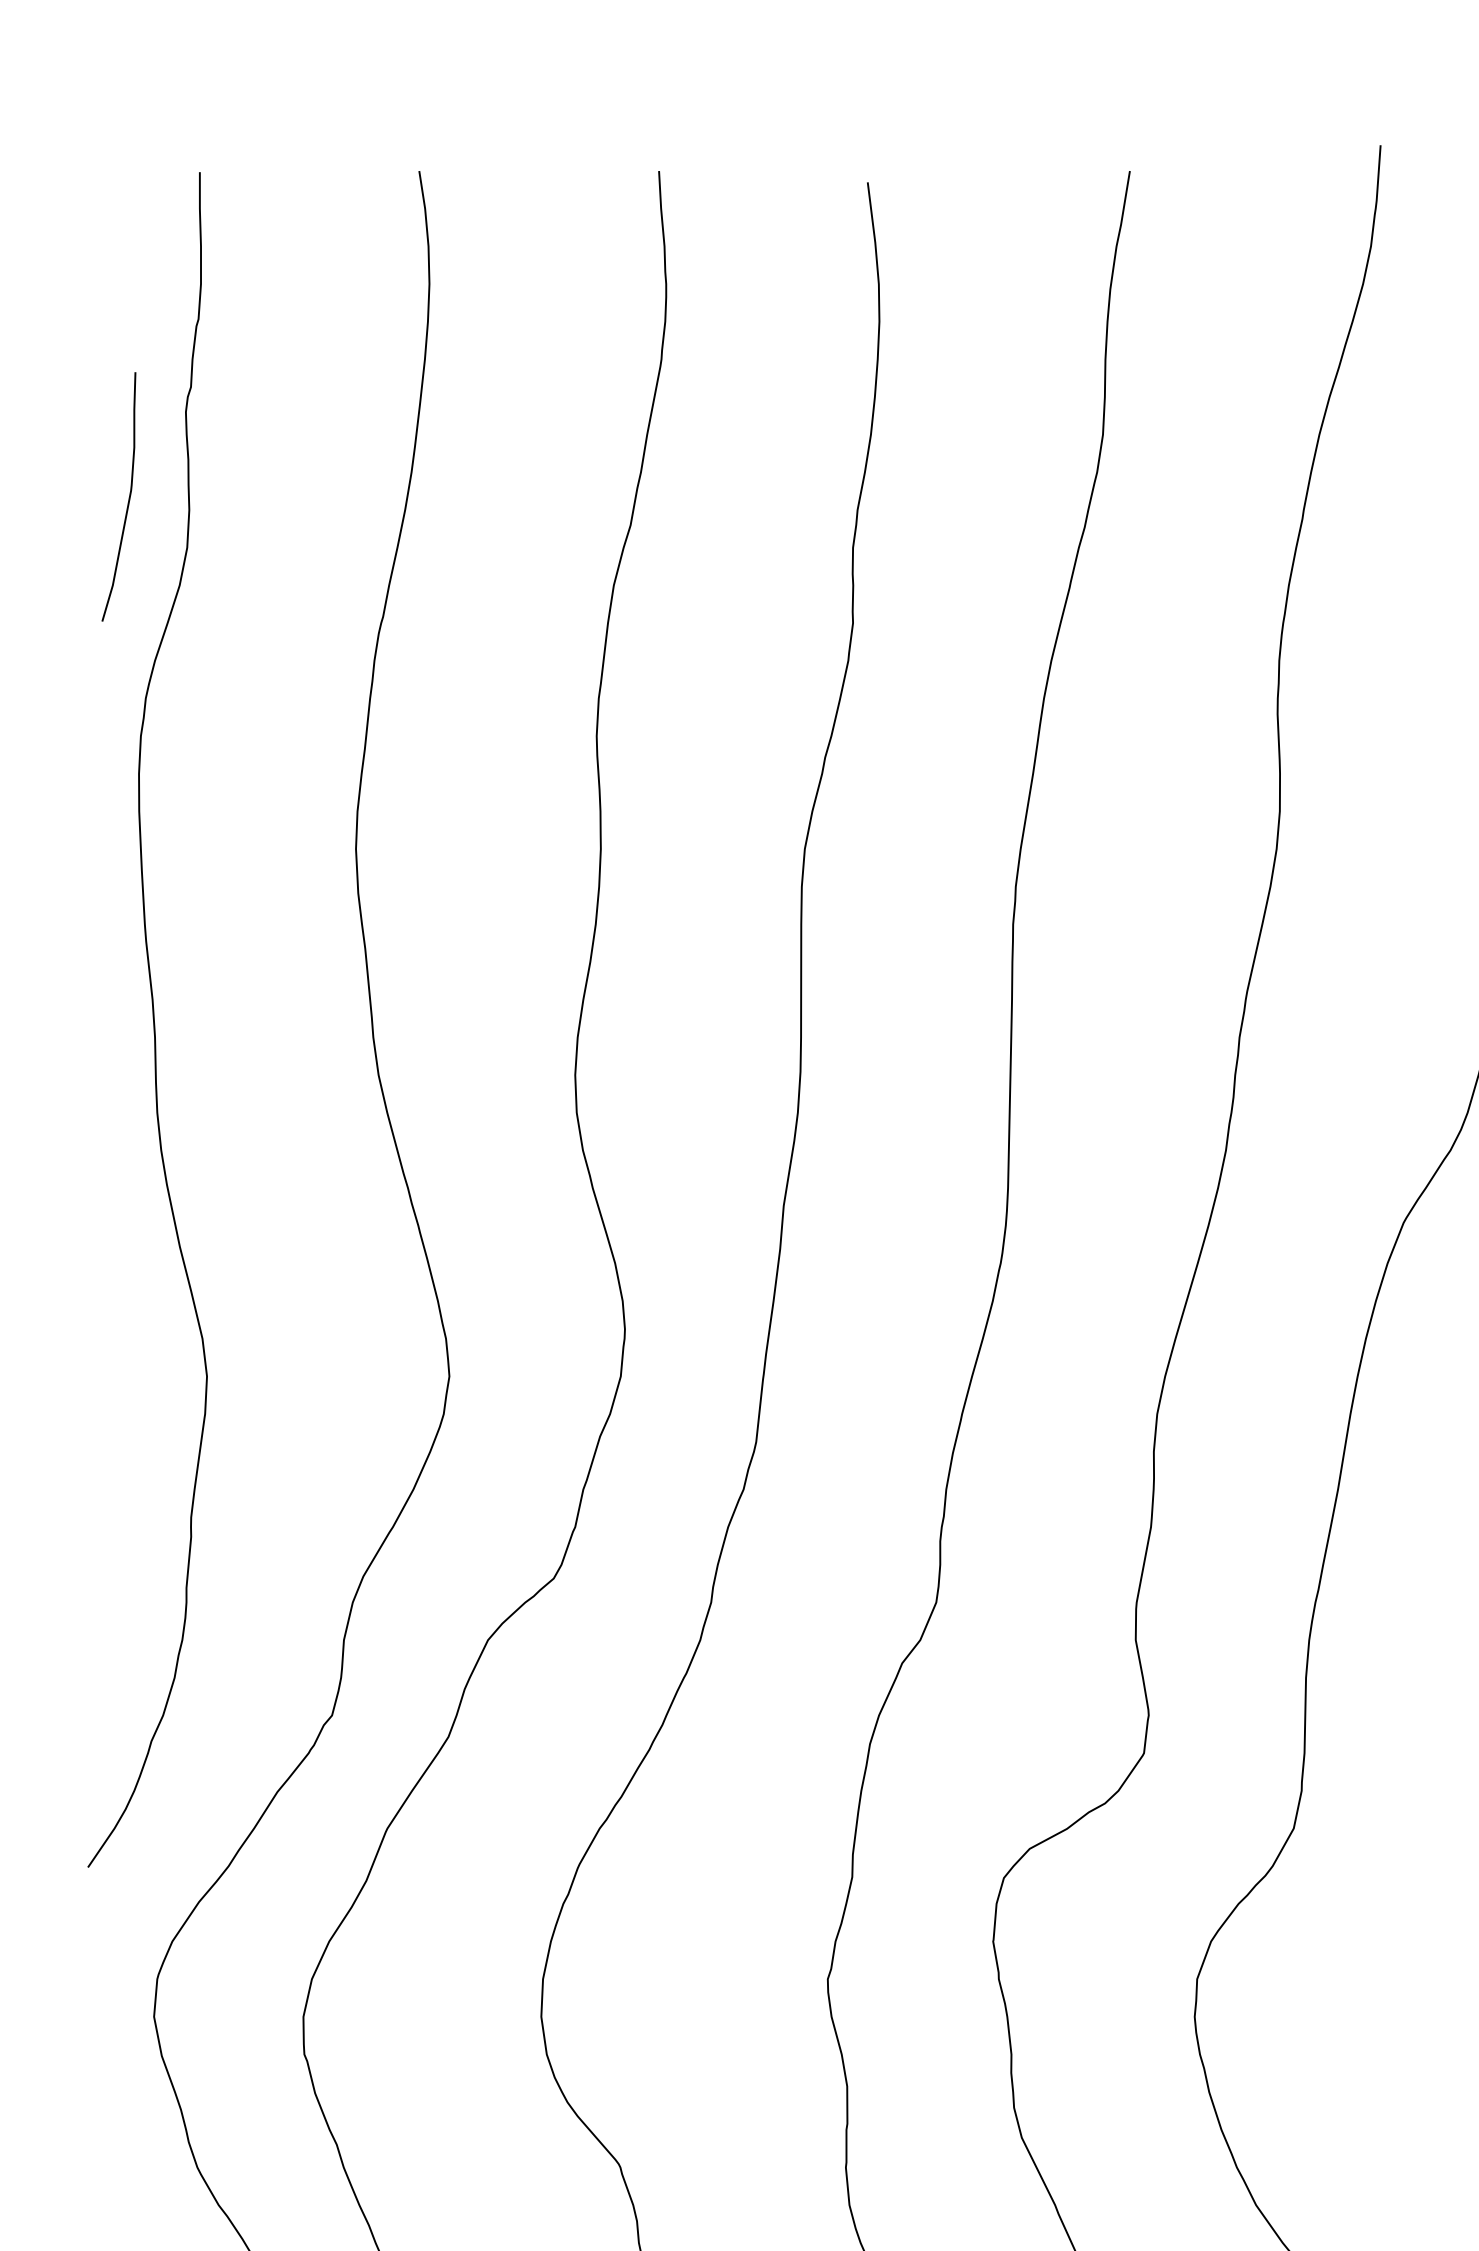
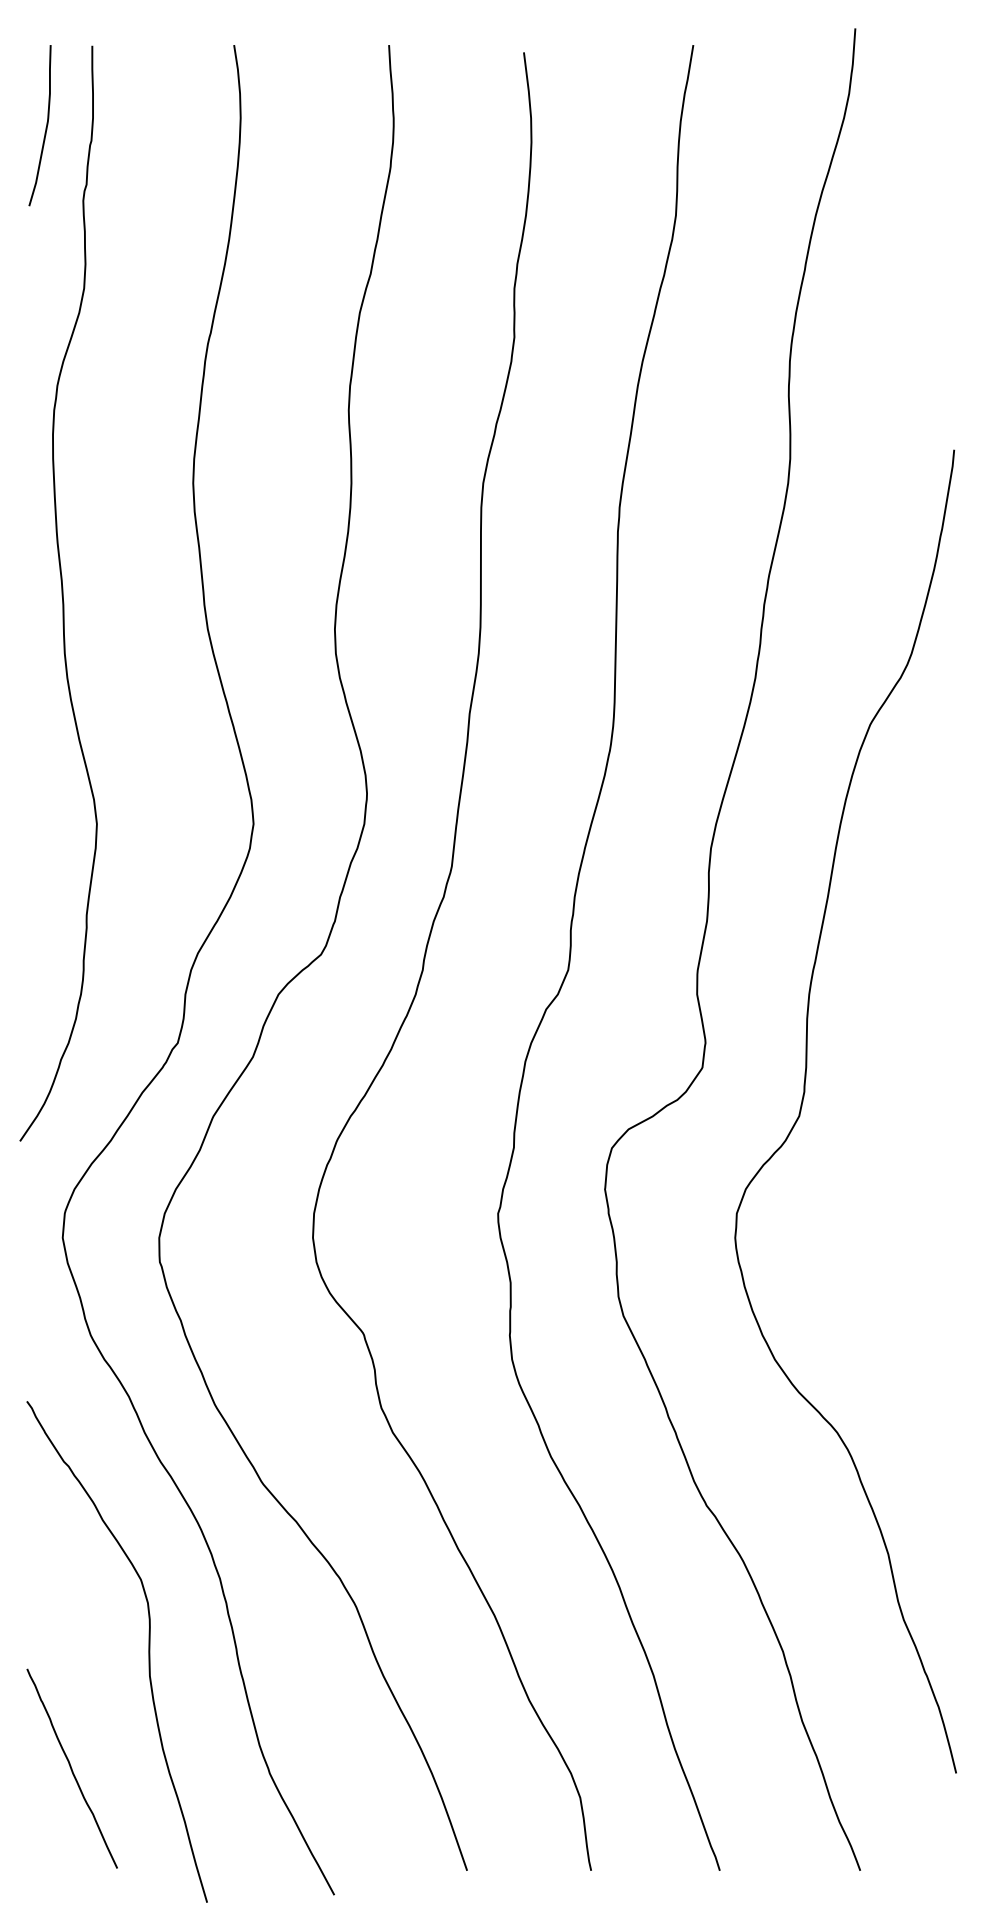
curve: (127, 499) -> (45, 127), moved

